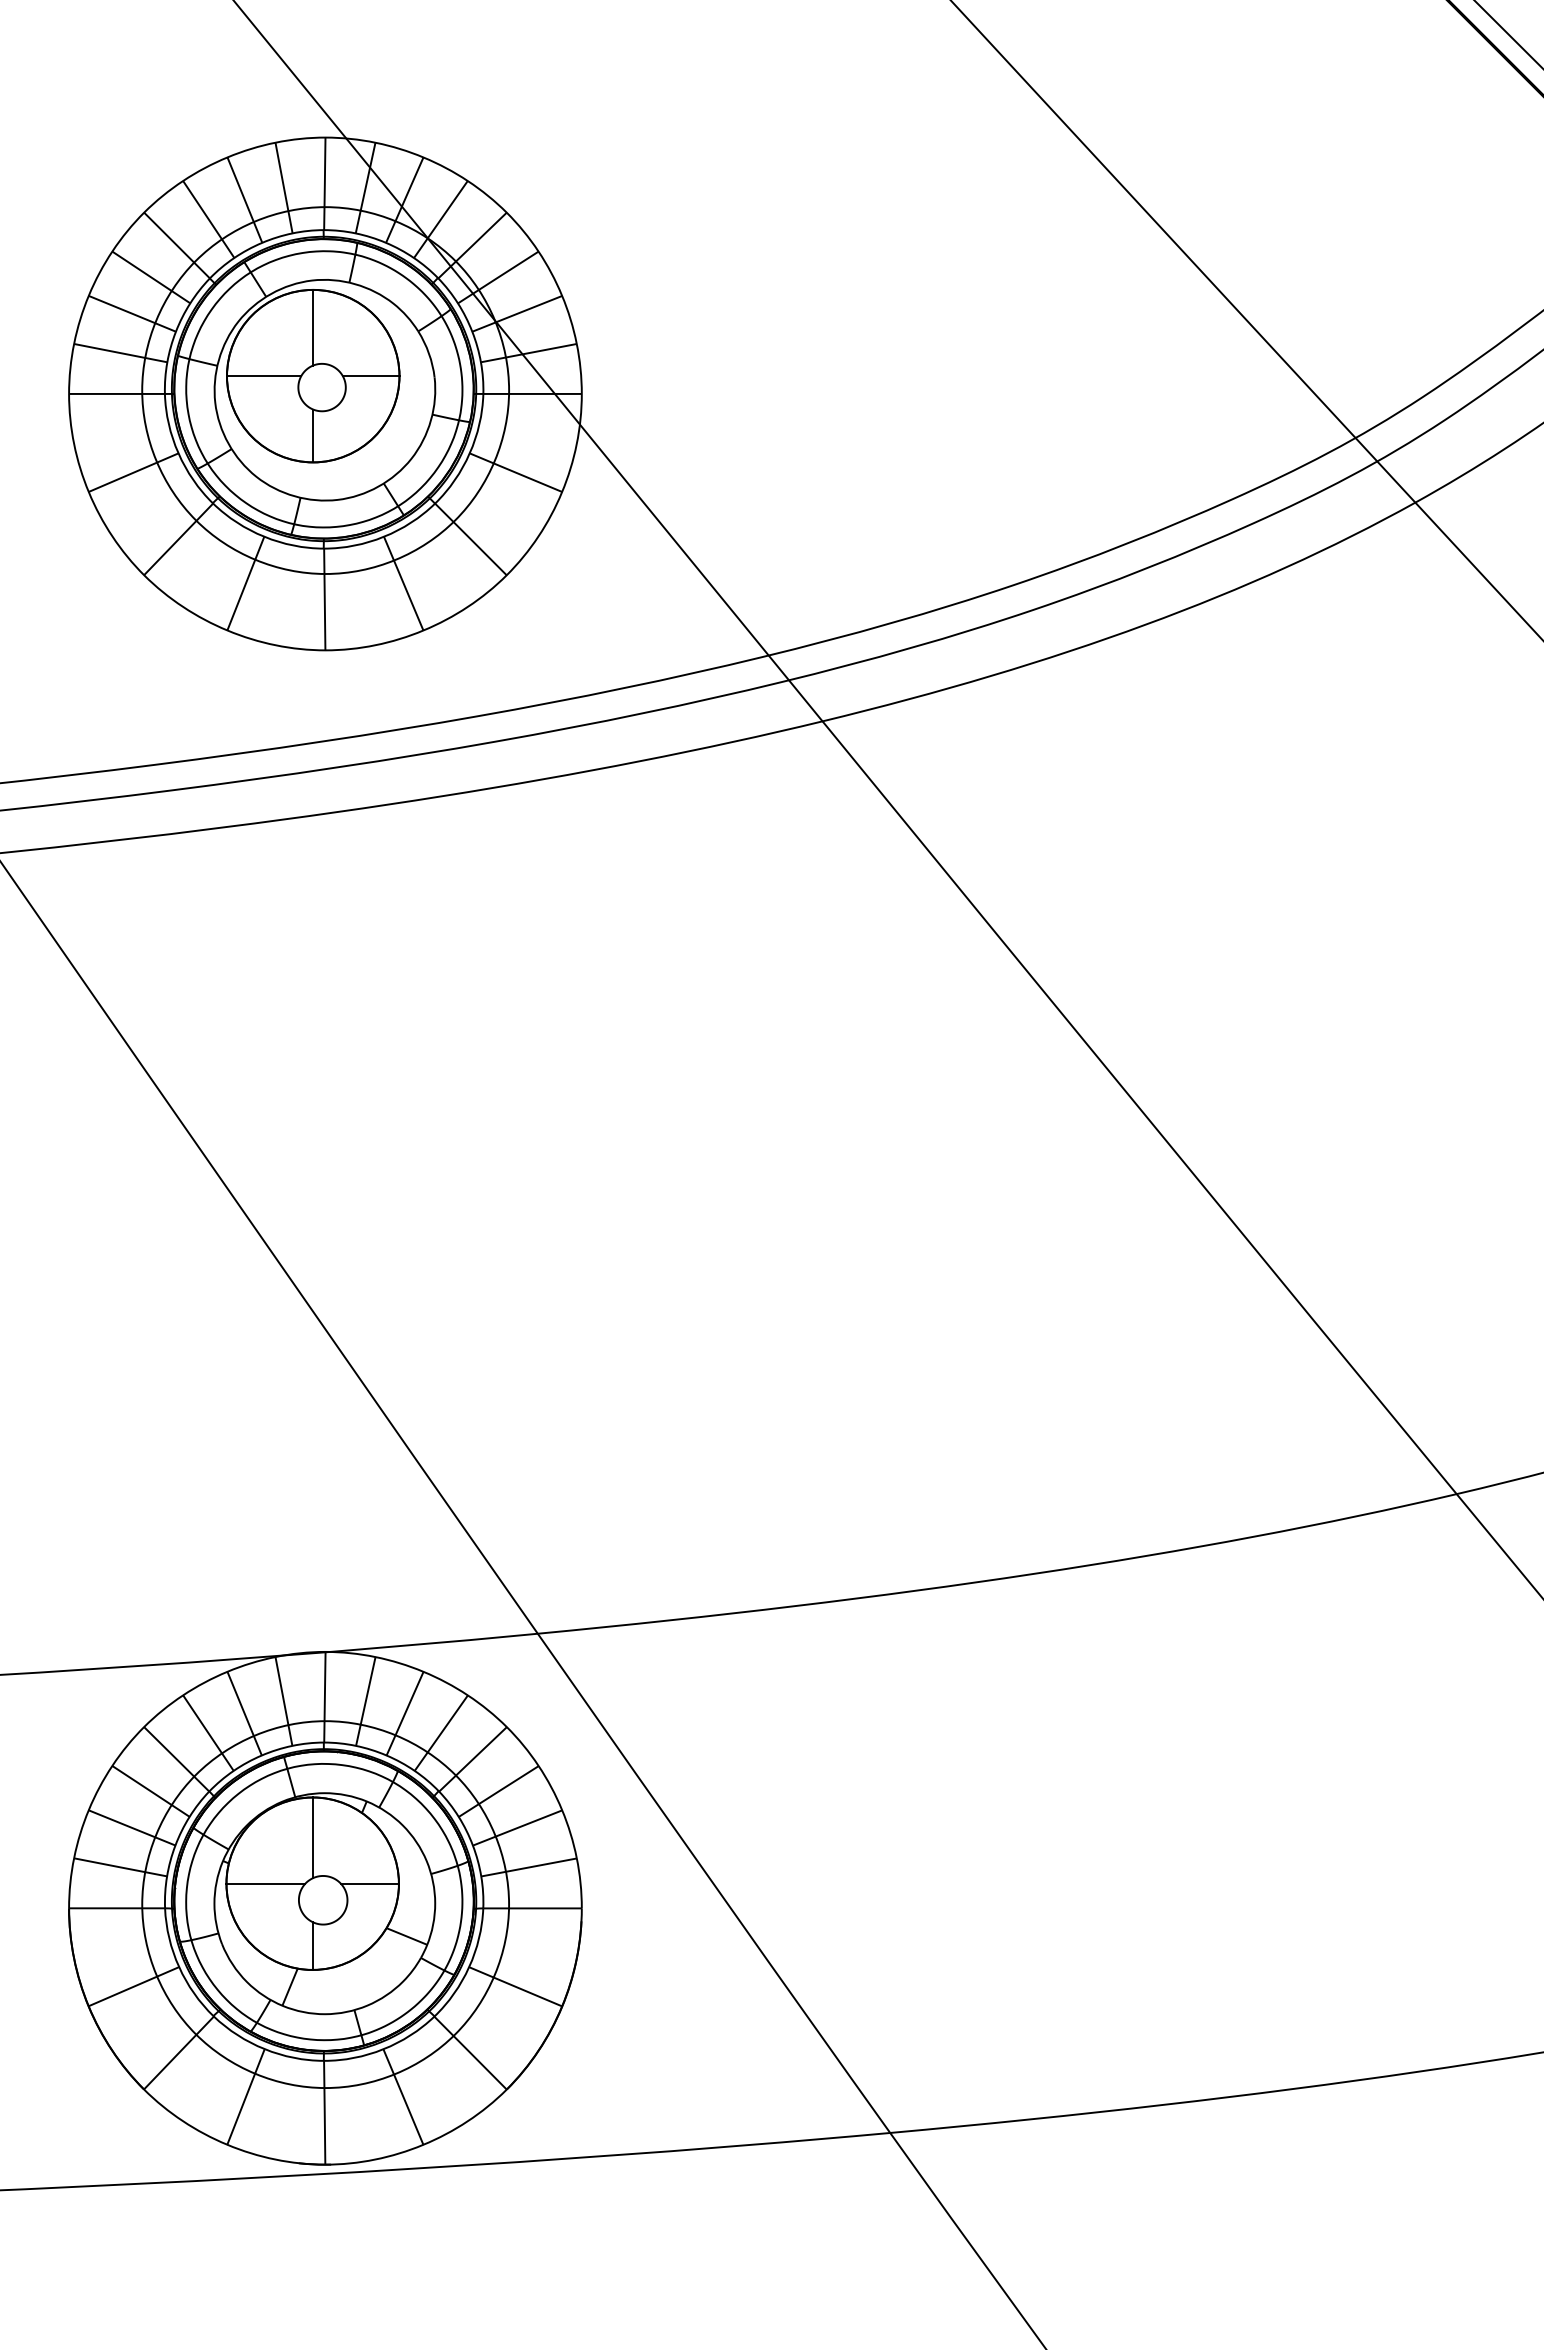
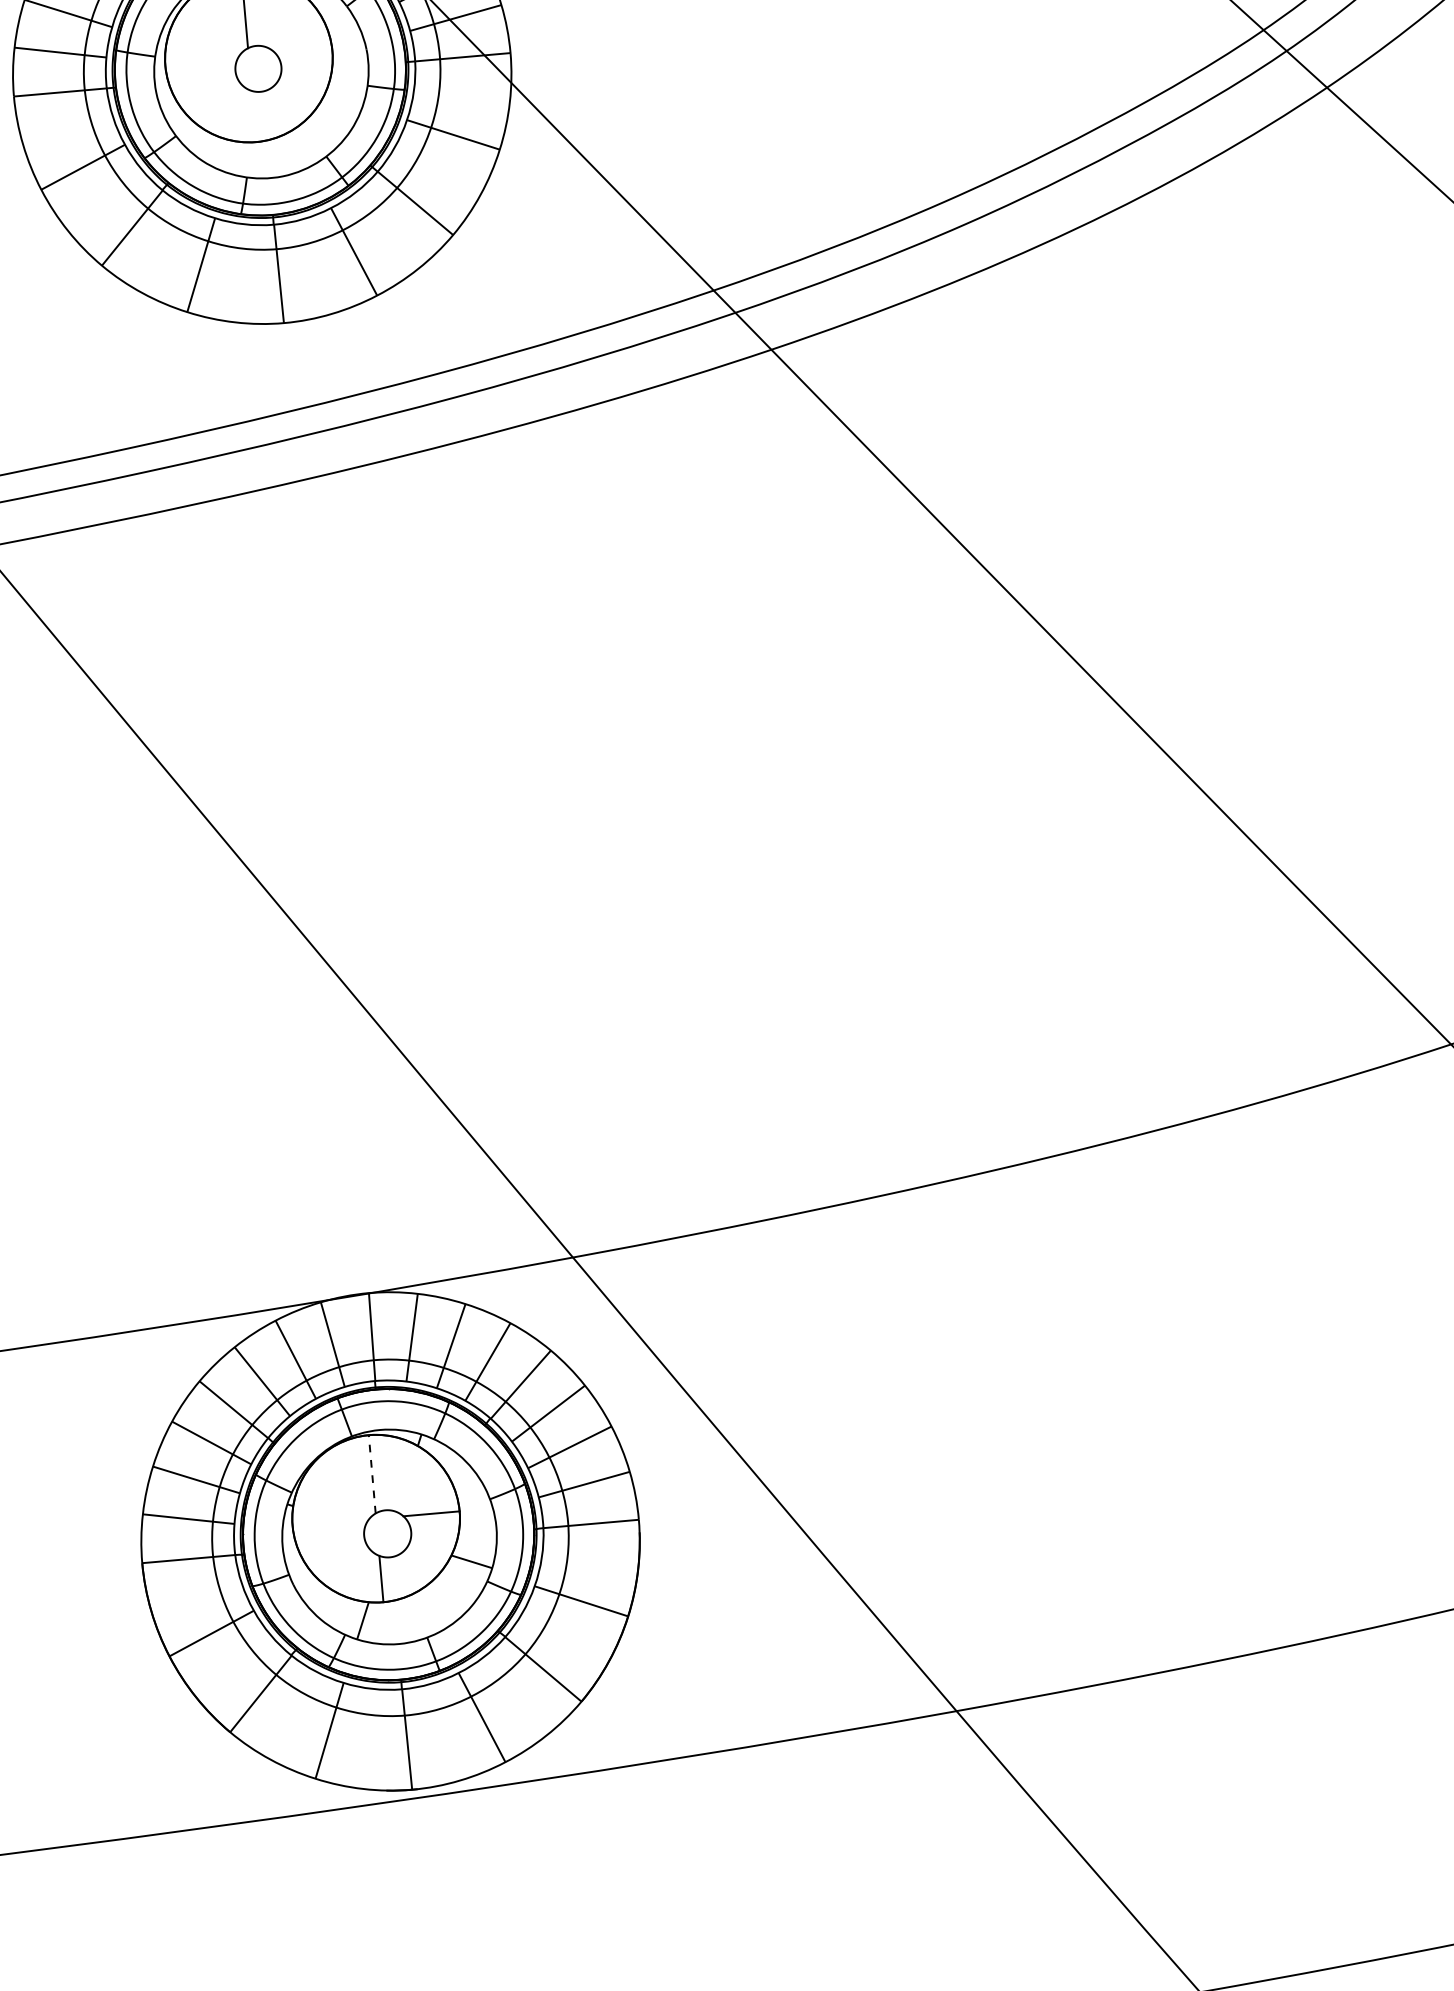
line: (263, 376) -> (200, 63), removed
line: (370, 376) -> (304, 54), removed
line: (313, 435) -> (254, 116), removed
line: (312, 1837) -> (372, 1473), solid -> dashed
line: (265, 1883) -> (330, 1522), removed

